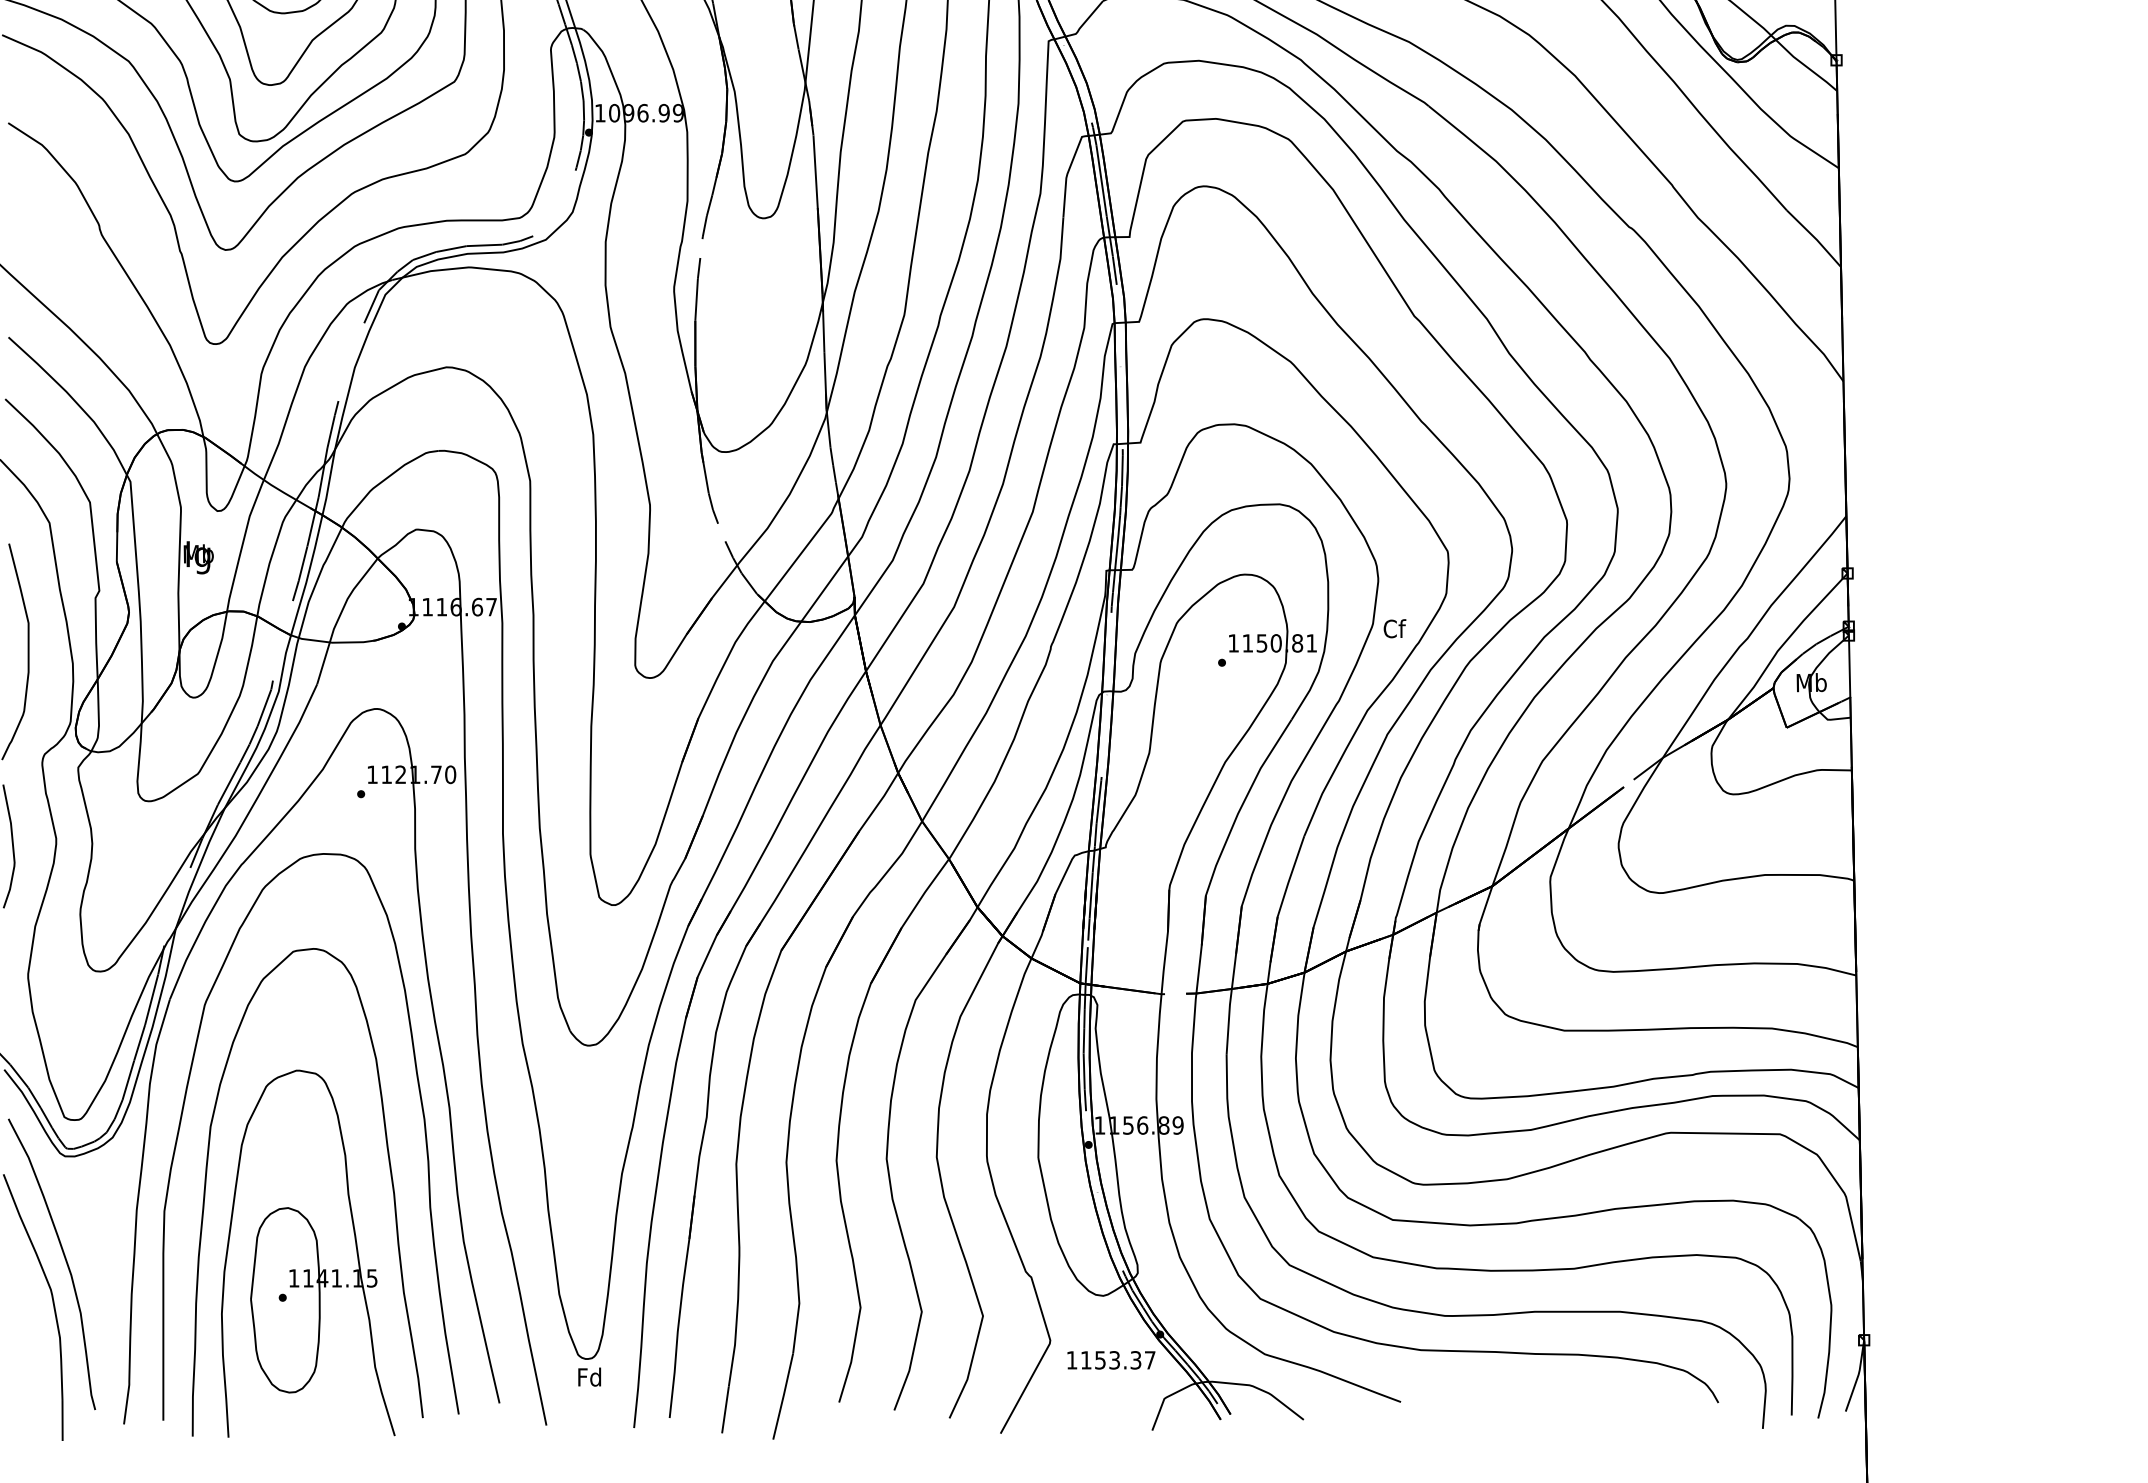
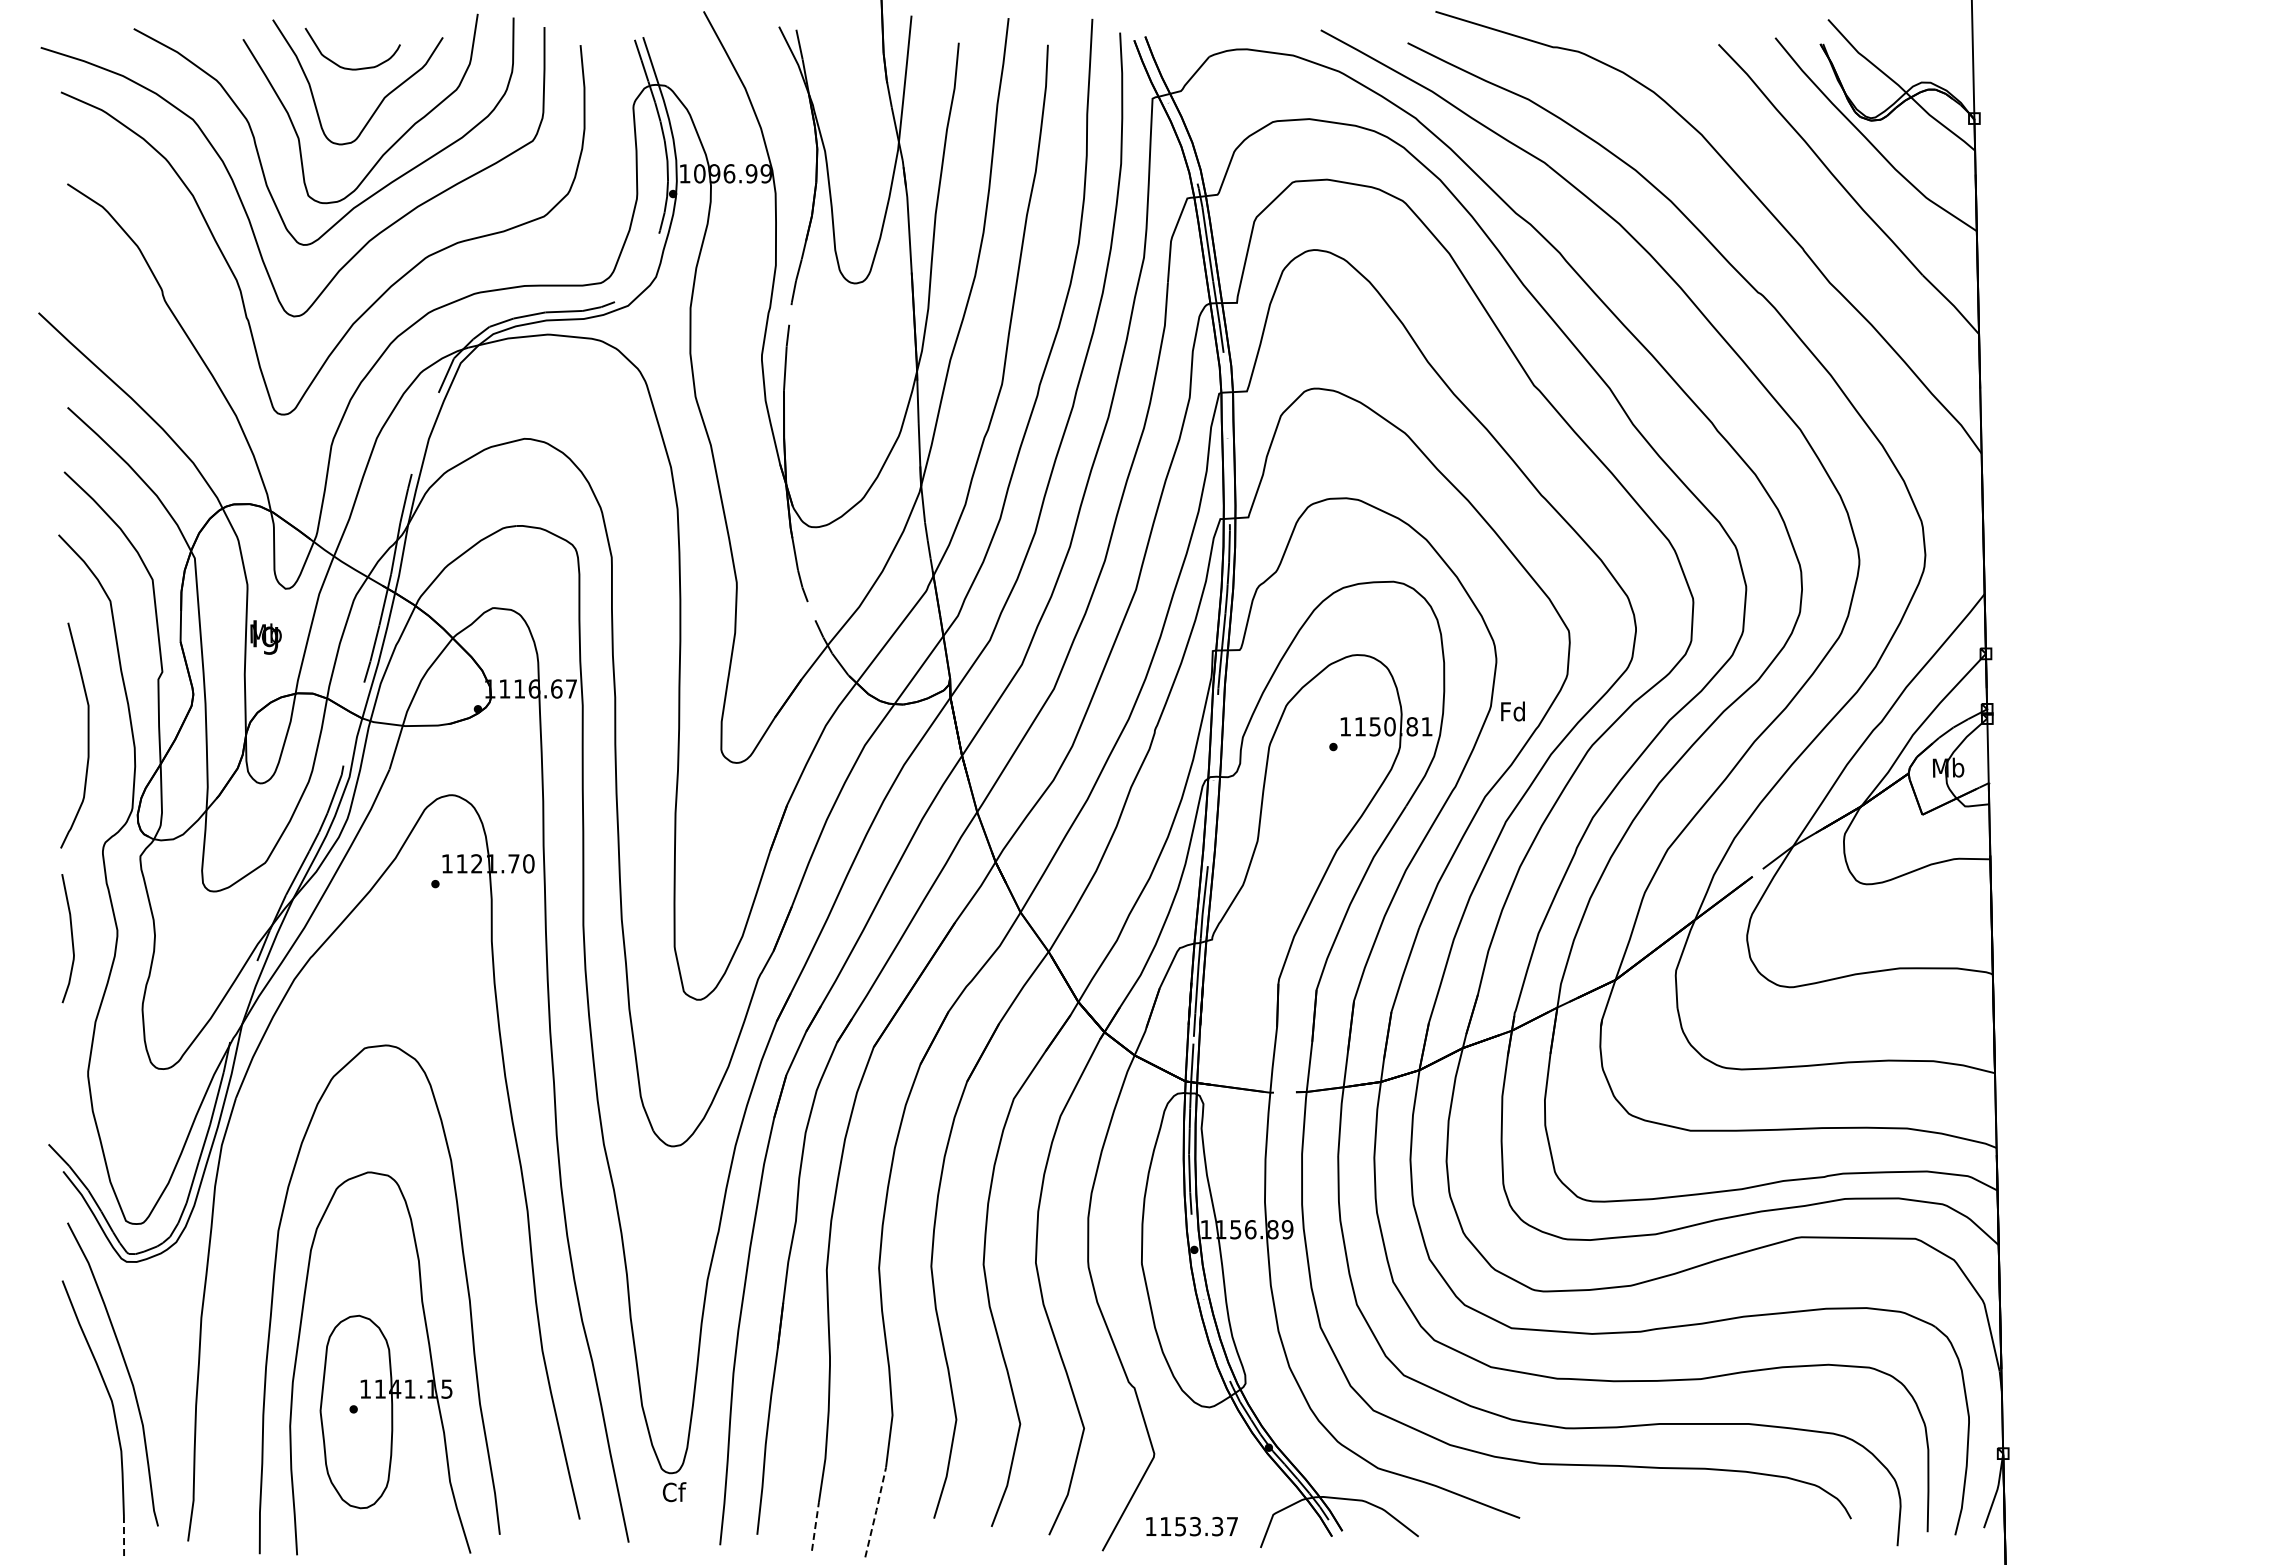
text: (1394, 628) -> (1513, 711), Cf -> Fd
curve: (423, 1122) -> (500, 1226), removed
text: (1110, 1360) -> (1191, 1526), moved
text: (590, 1377) -> (674, 1492), Fd -> Cf
line: (783, 1396) -> (876, 1512), solid -> dashed
line: (725, 1410) -> (815, 1526), solid -> dashed
line: (63, 1420) -> (124, 1537), solid -> dashed

